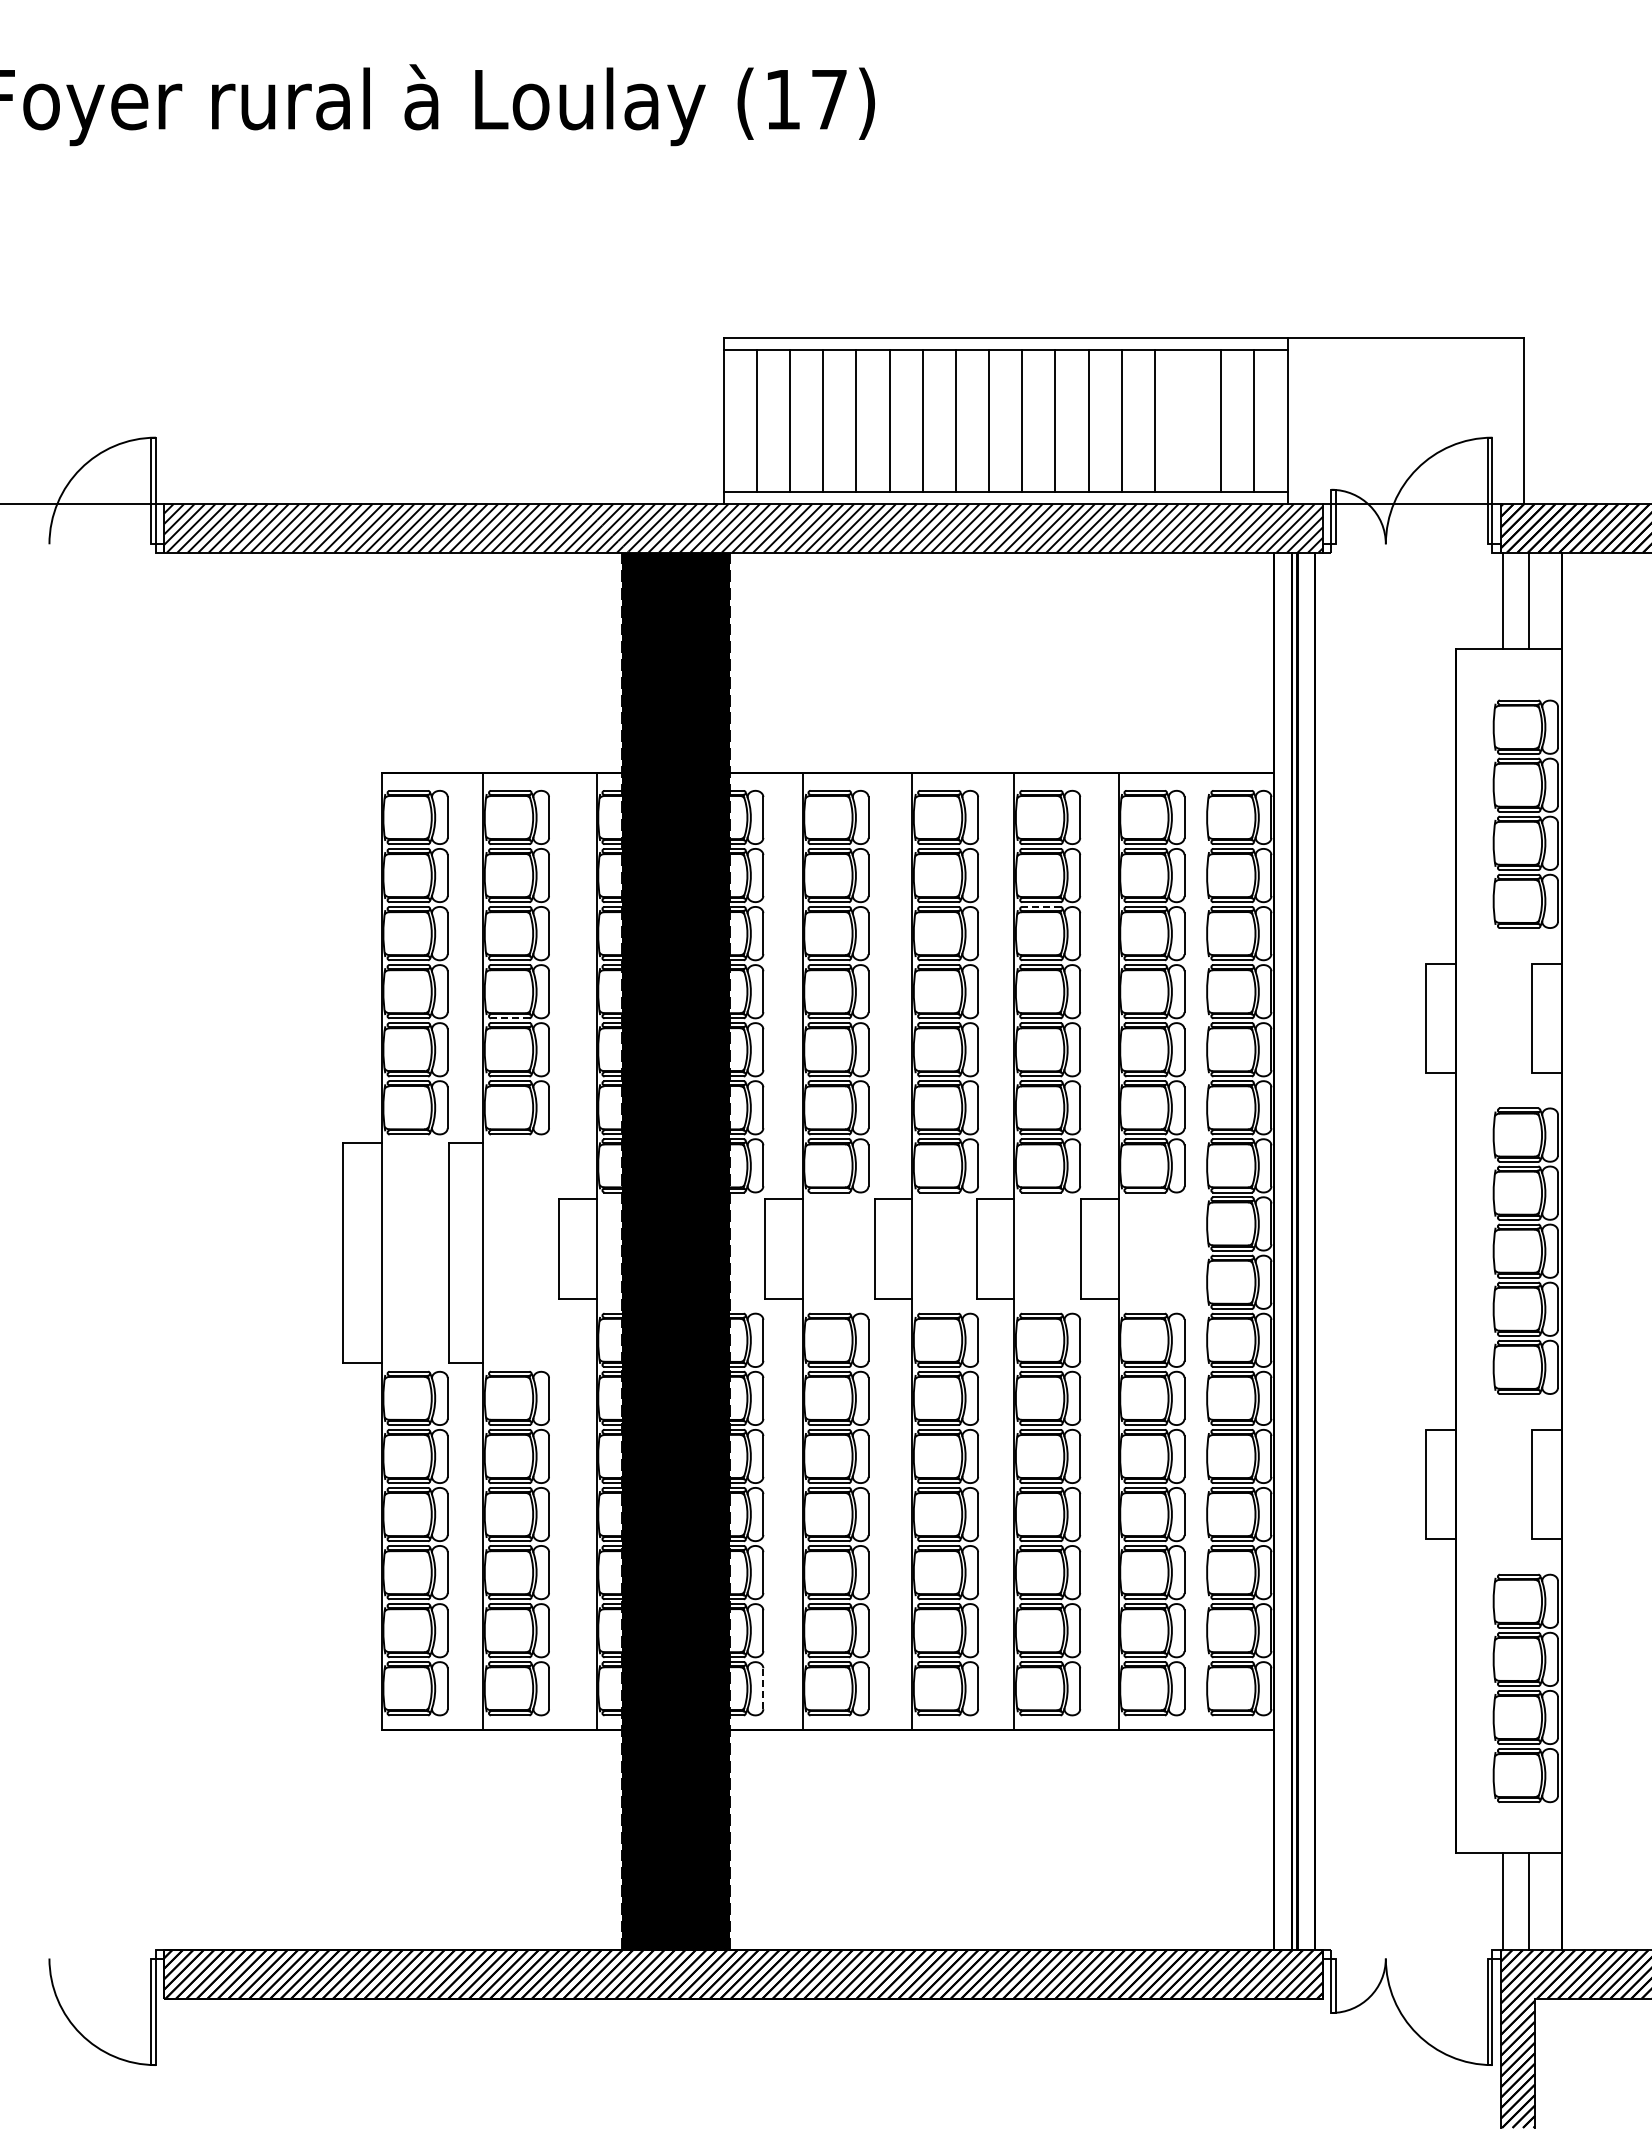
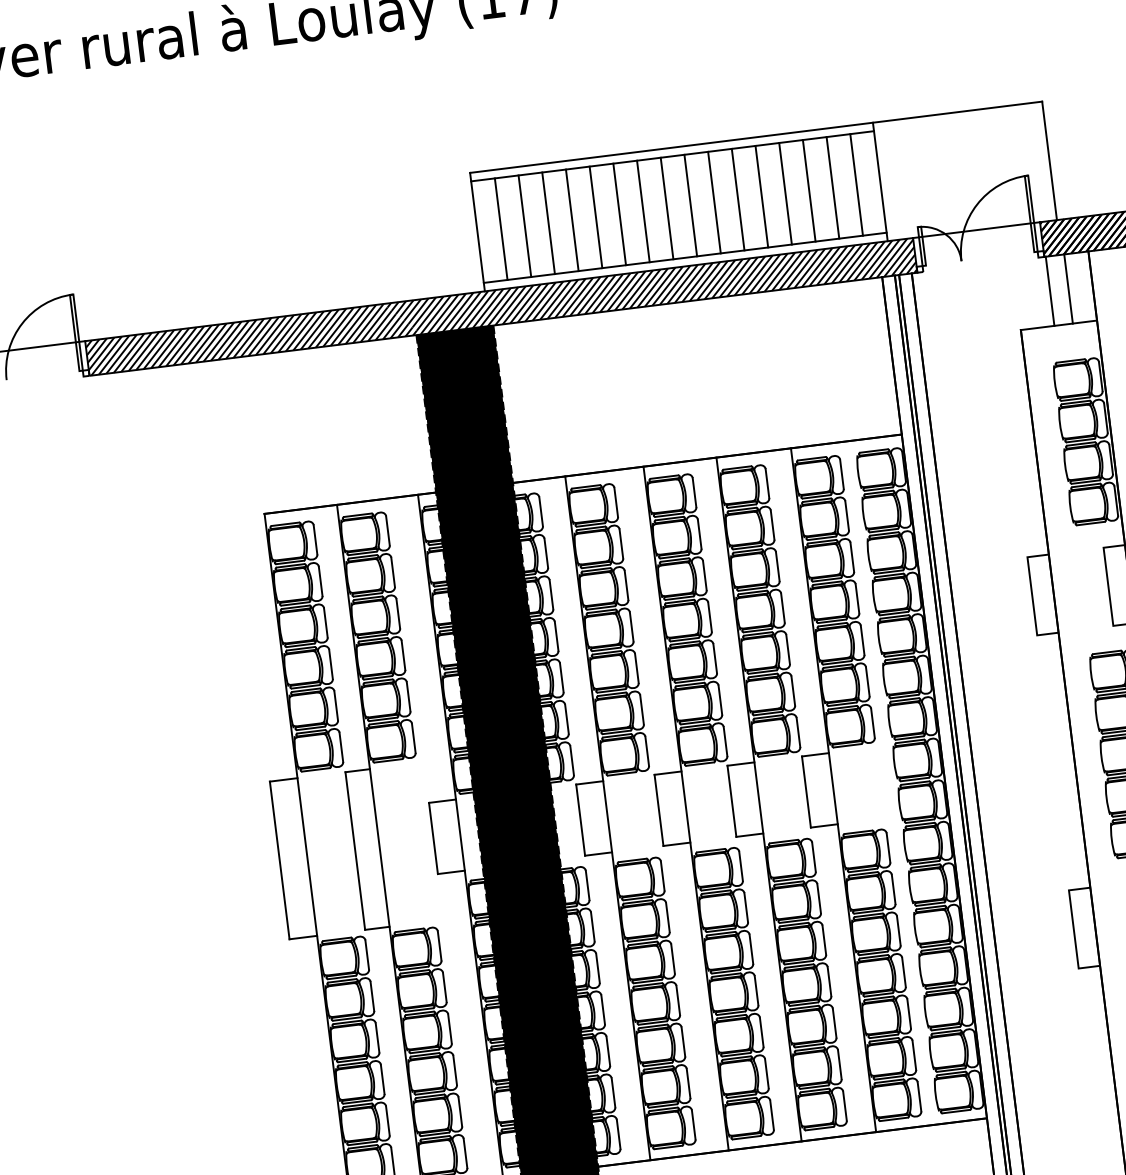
line: (1188, 421) -> (809, 191), added
line: (1040, 906) -> (747, 550), dashed -> solid
line: (509, 1018) -> (377, 678), dashed -> solid
line: (763, 1688) -> (618, 1134), dashed -> solid

